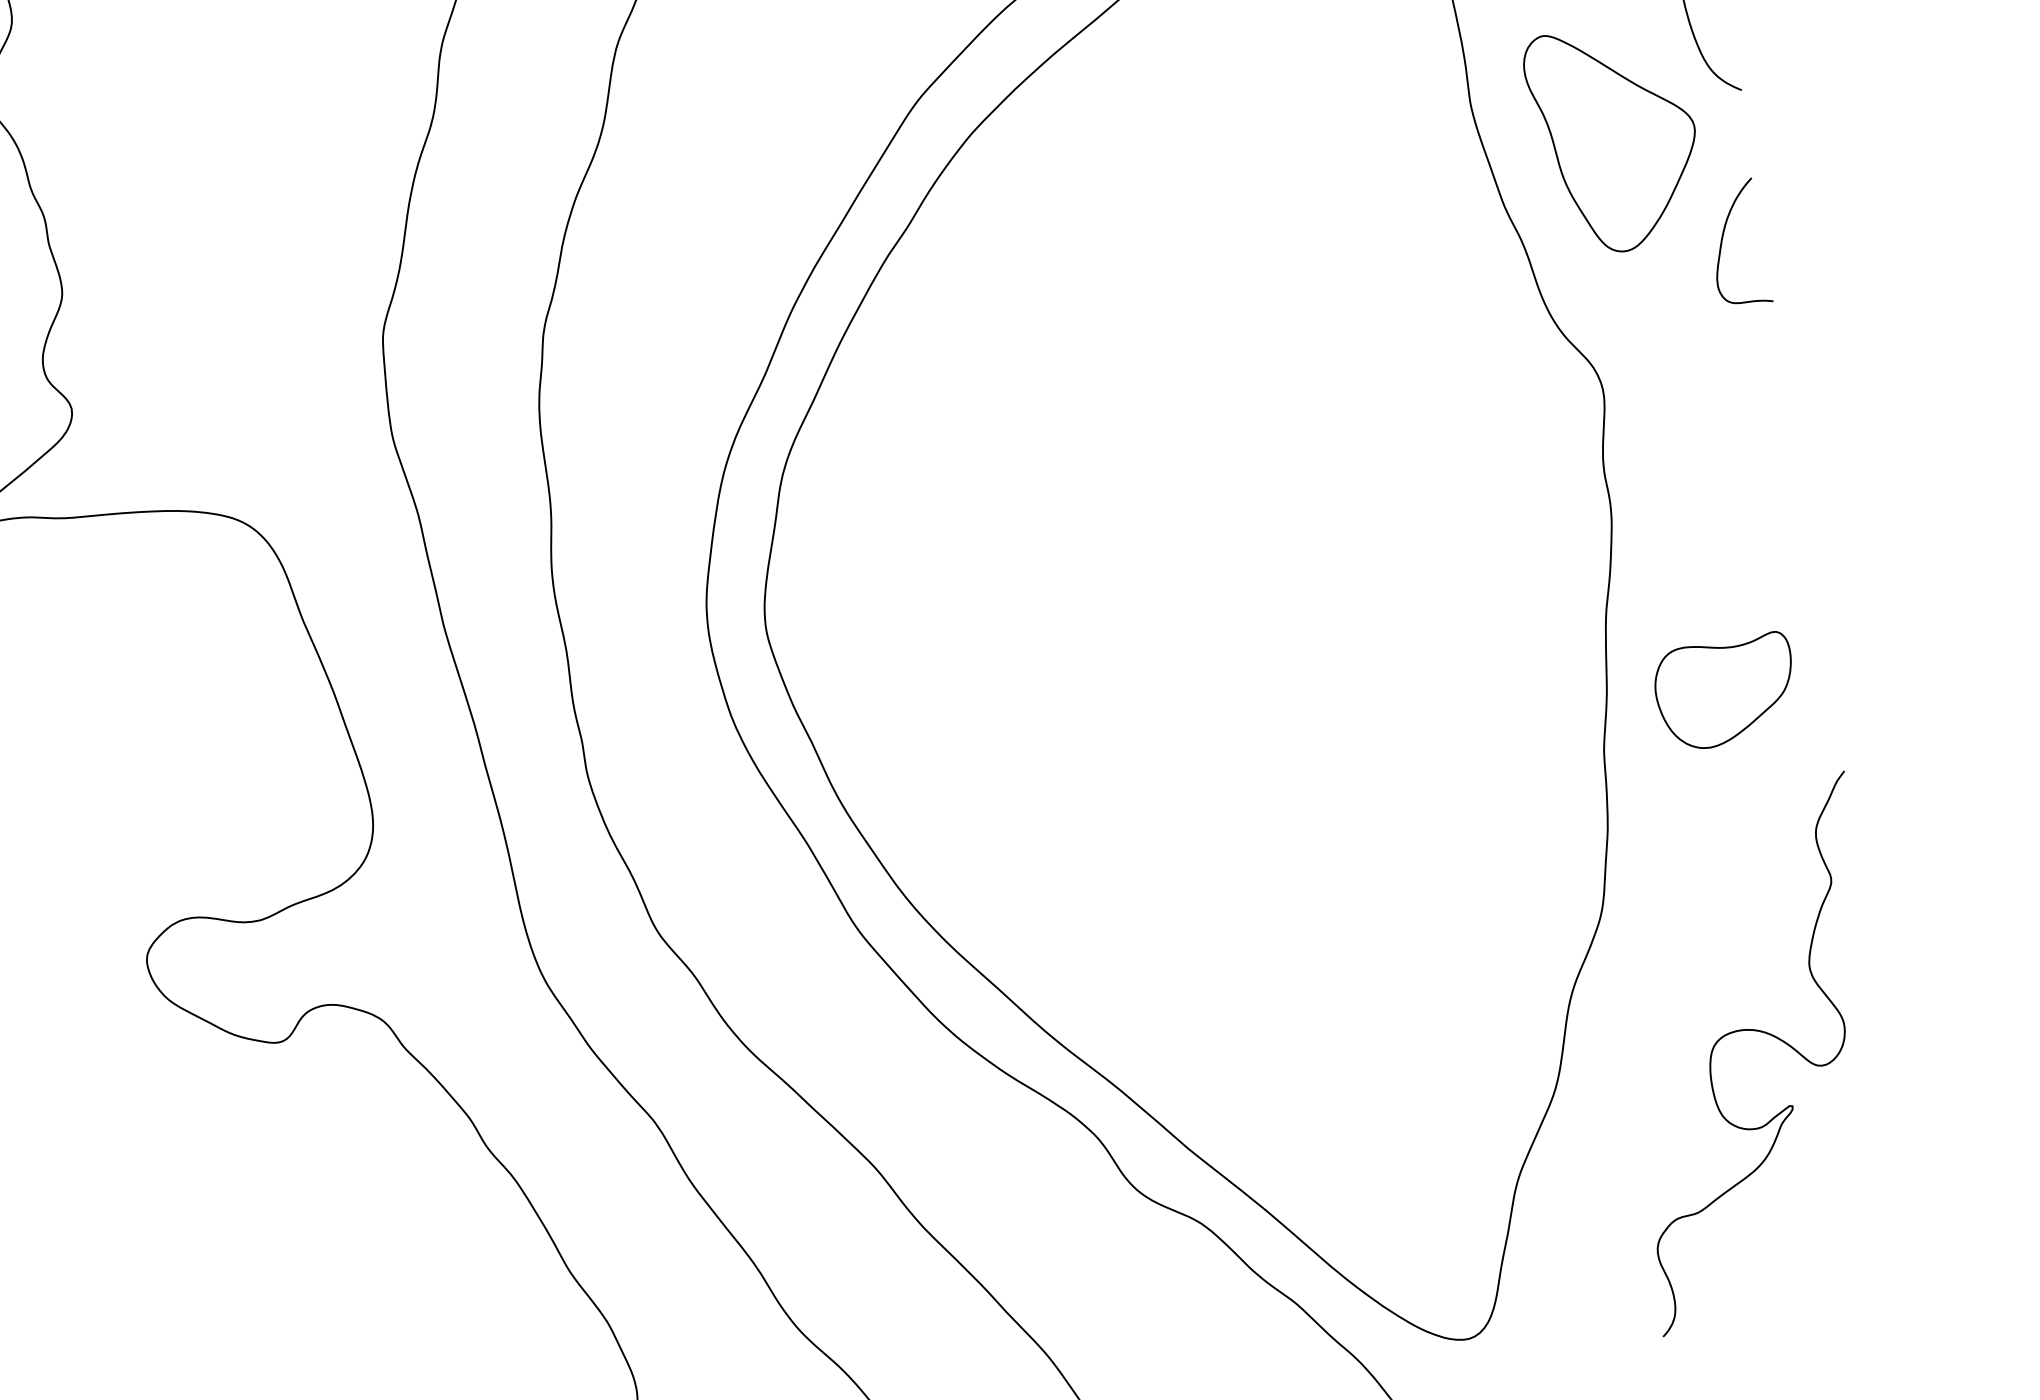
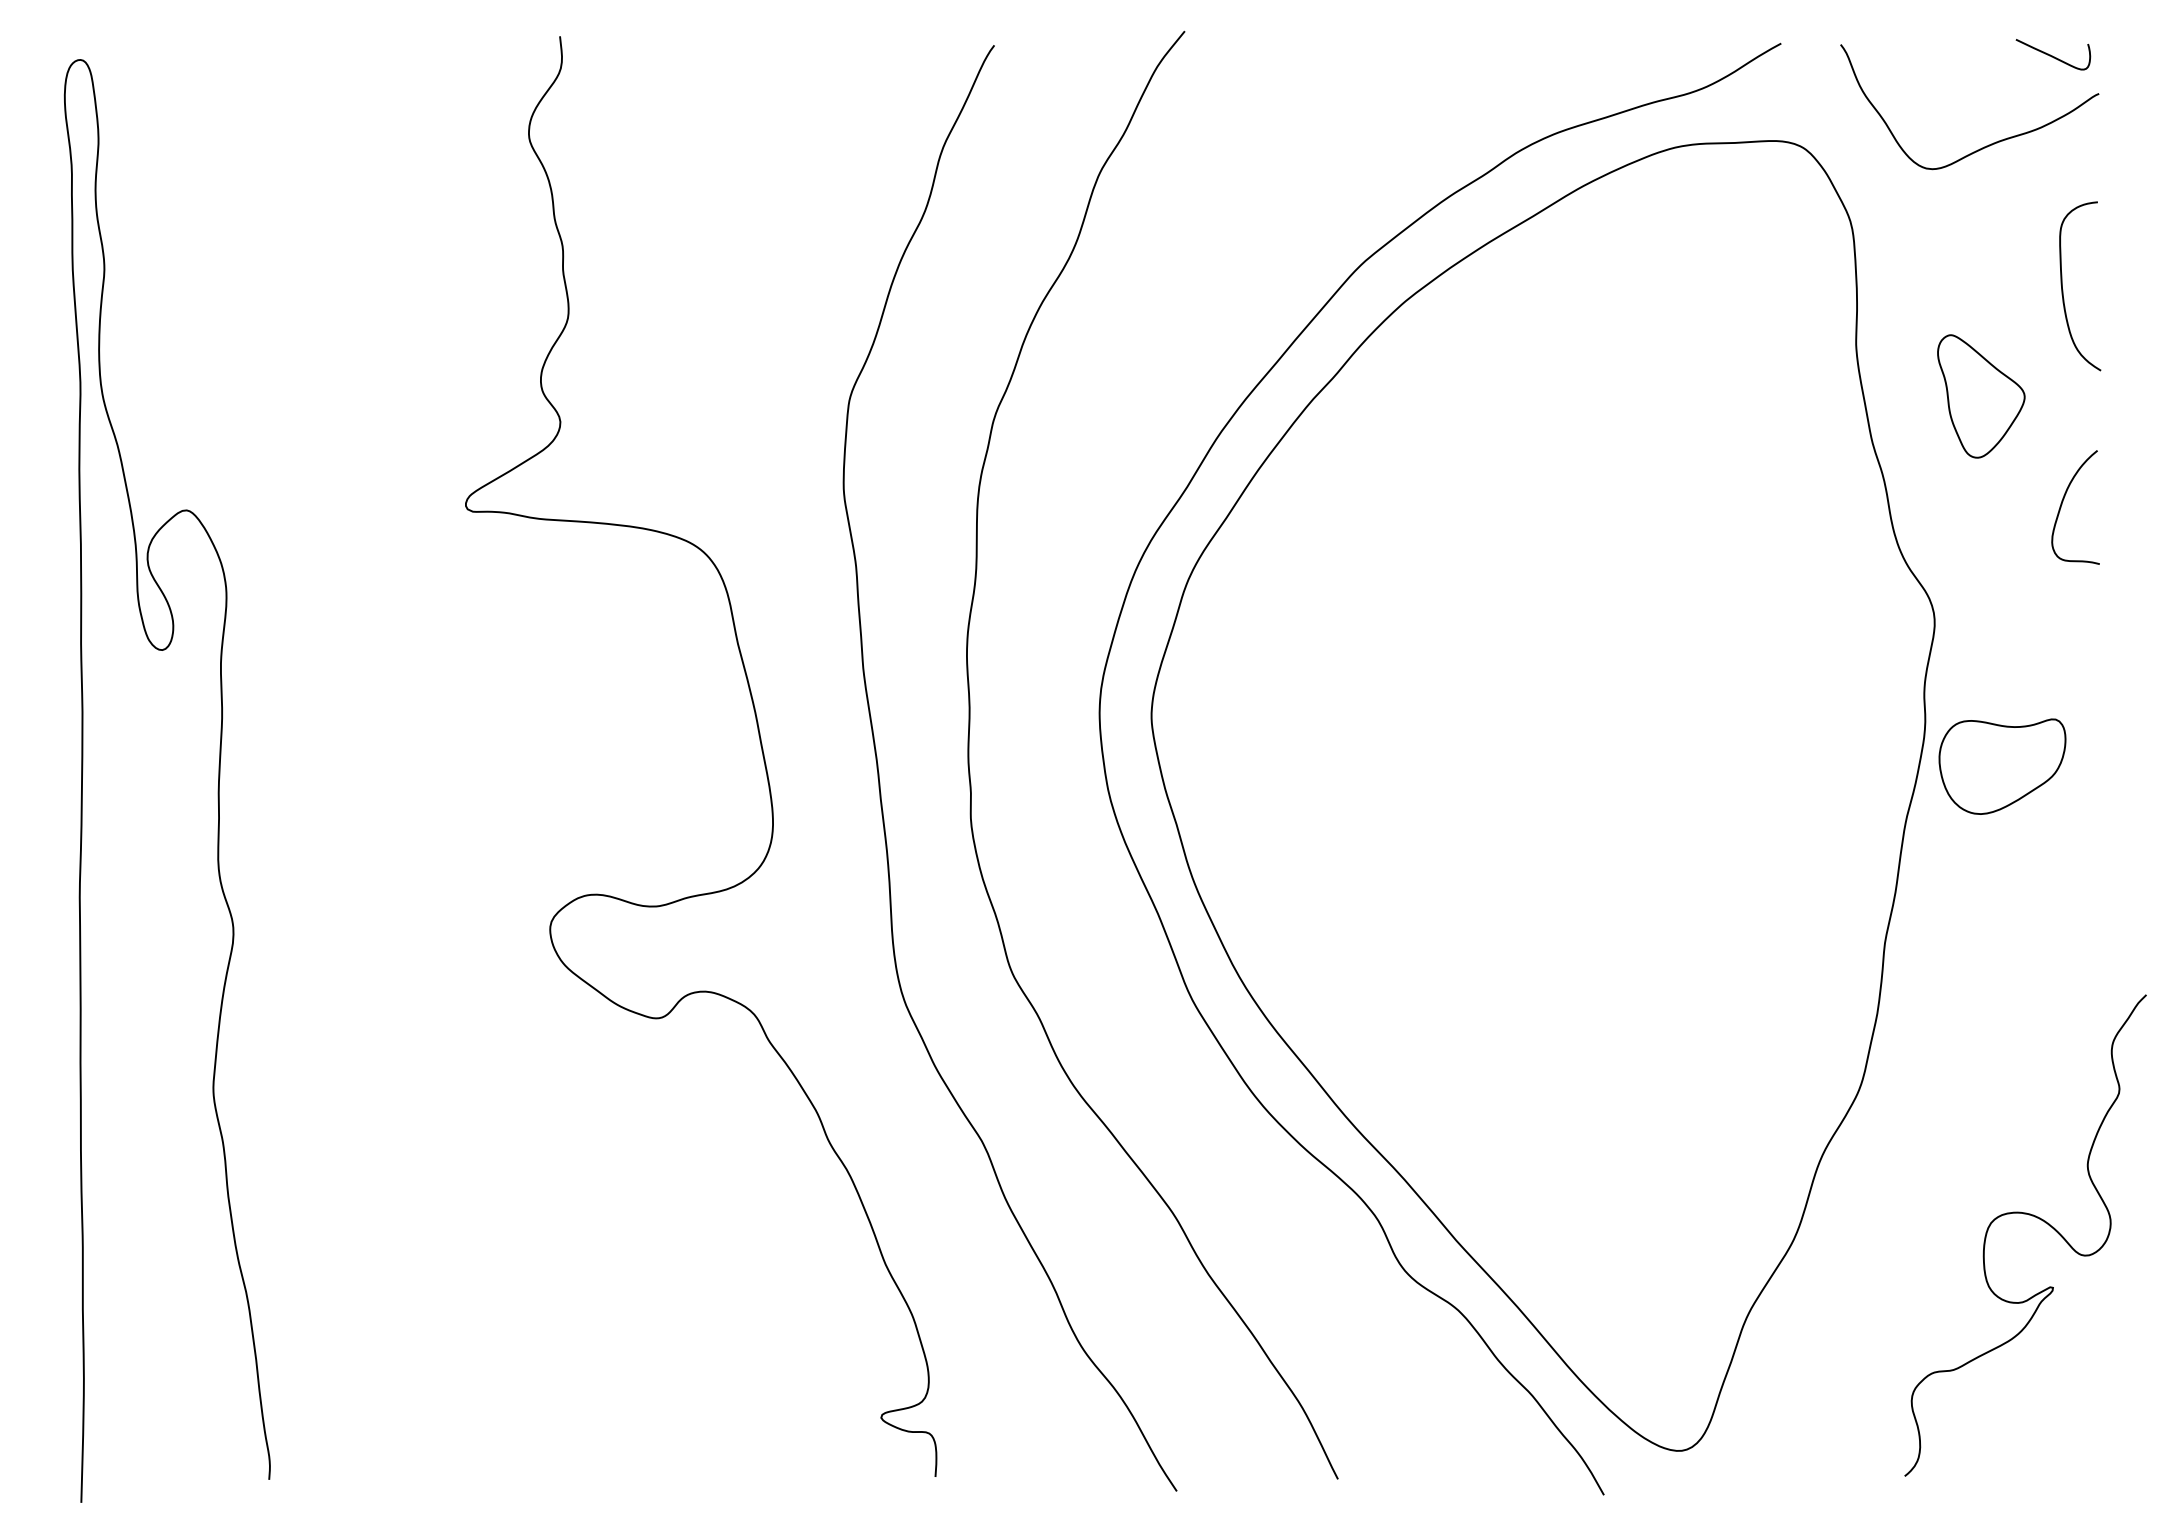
part: (1615, 138) -> (1981, 396), size x0.6
part: (1726, 692) -> (2002, 766), moved
curve: (1760, 1032) -> (2034, 1217), moved

